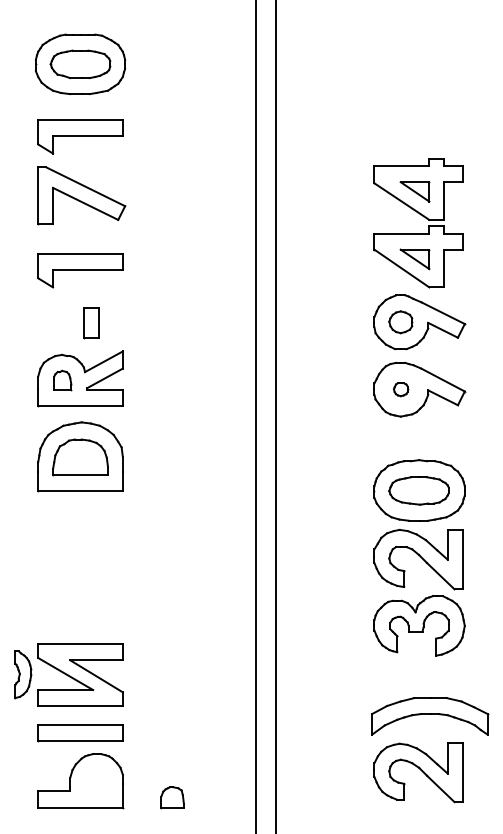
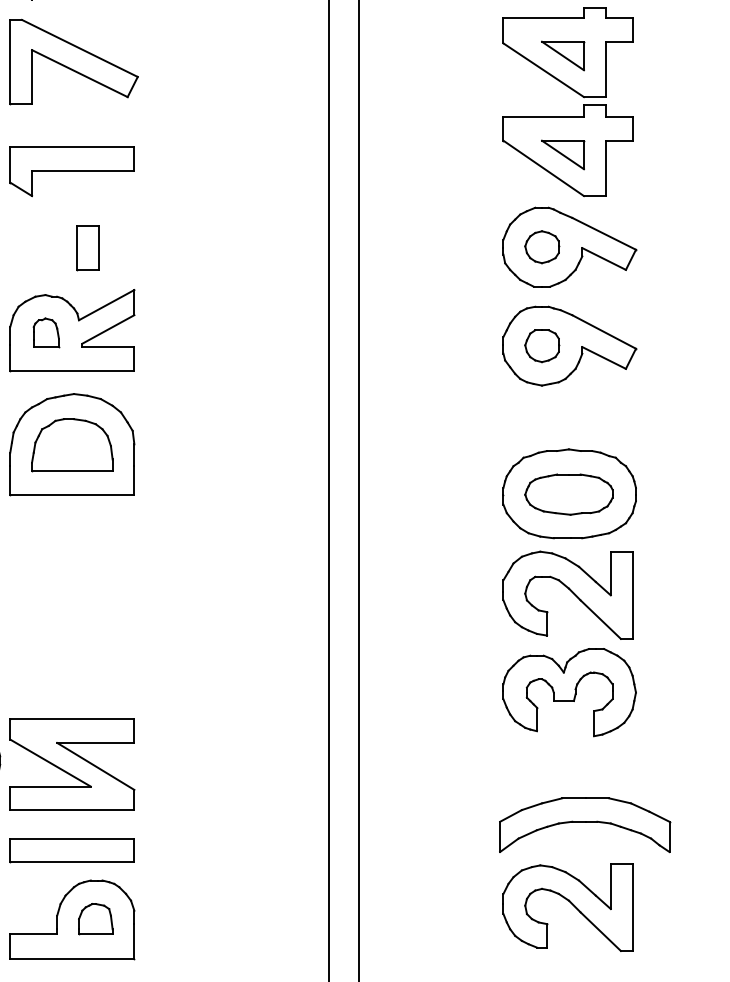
part: (400, 389) -> (541, 345), size x1.67
part: (172, 797) -> (95, 919), moved

